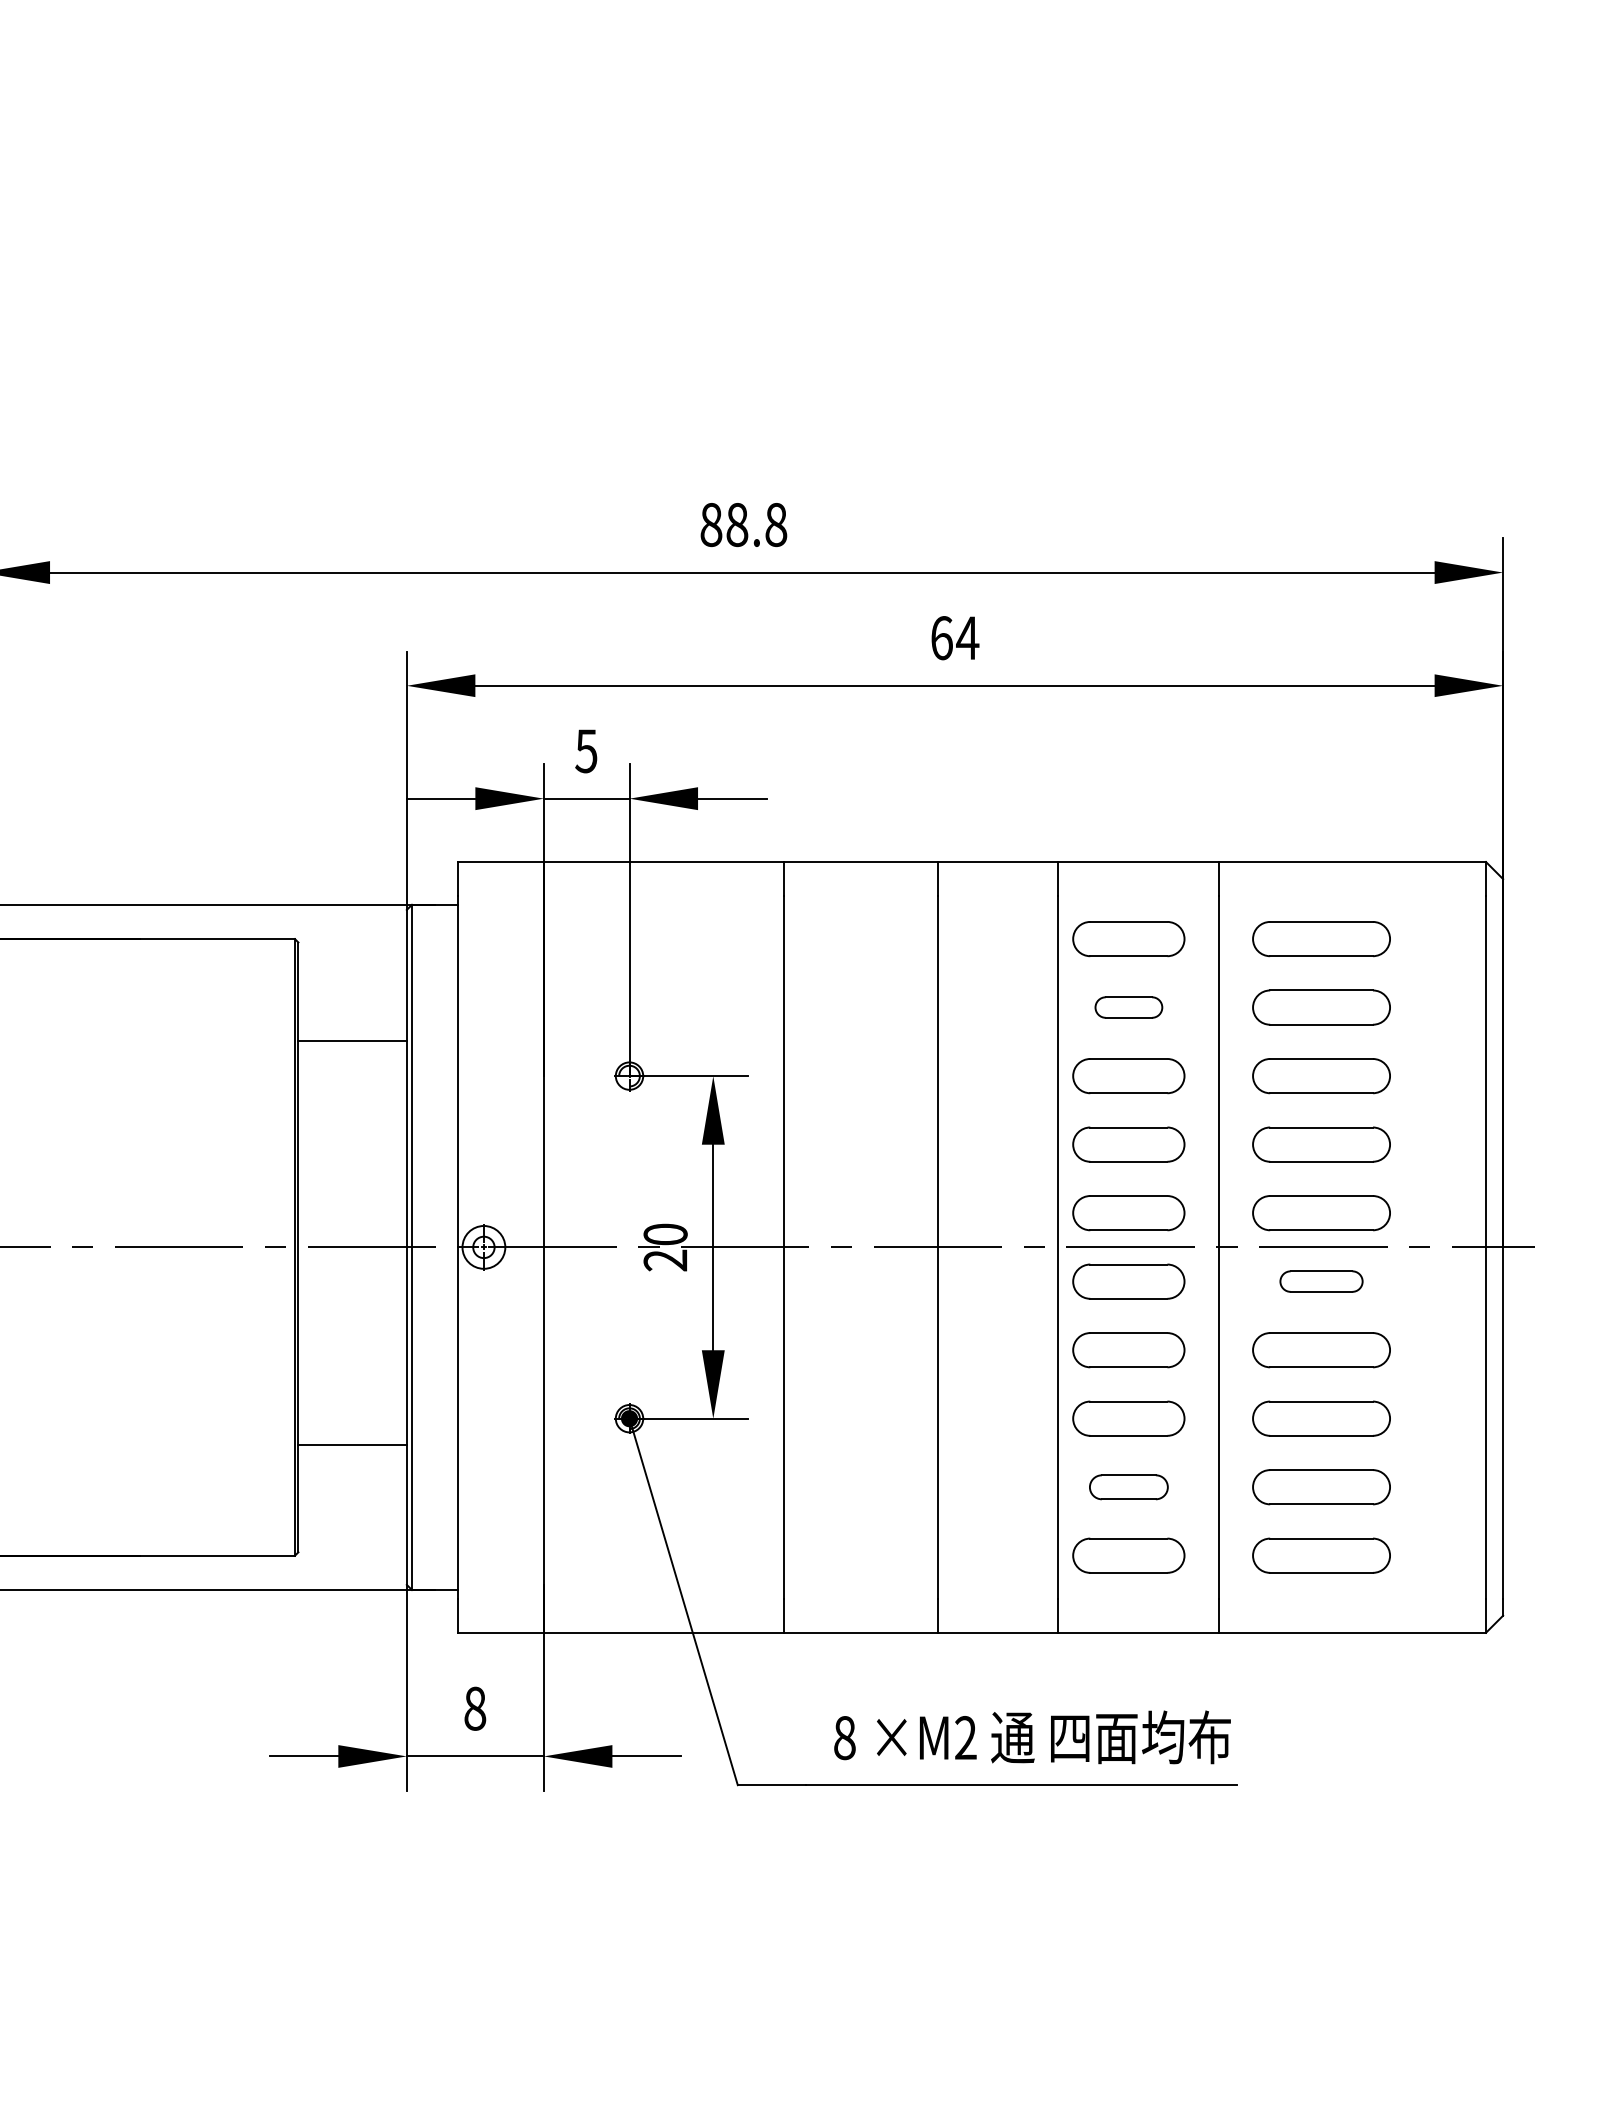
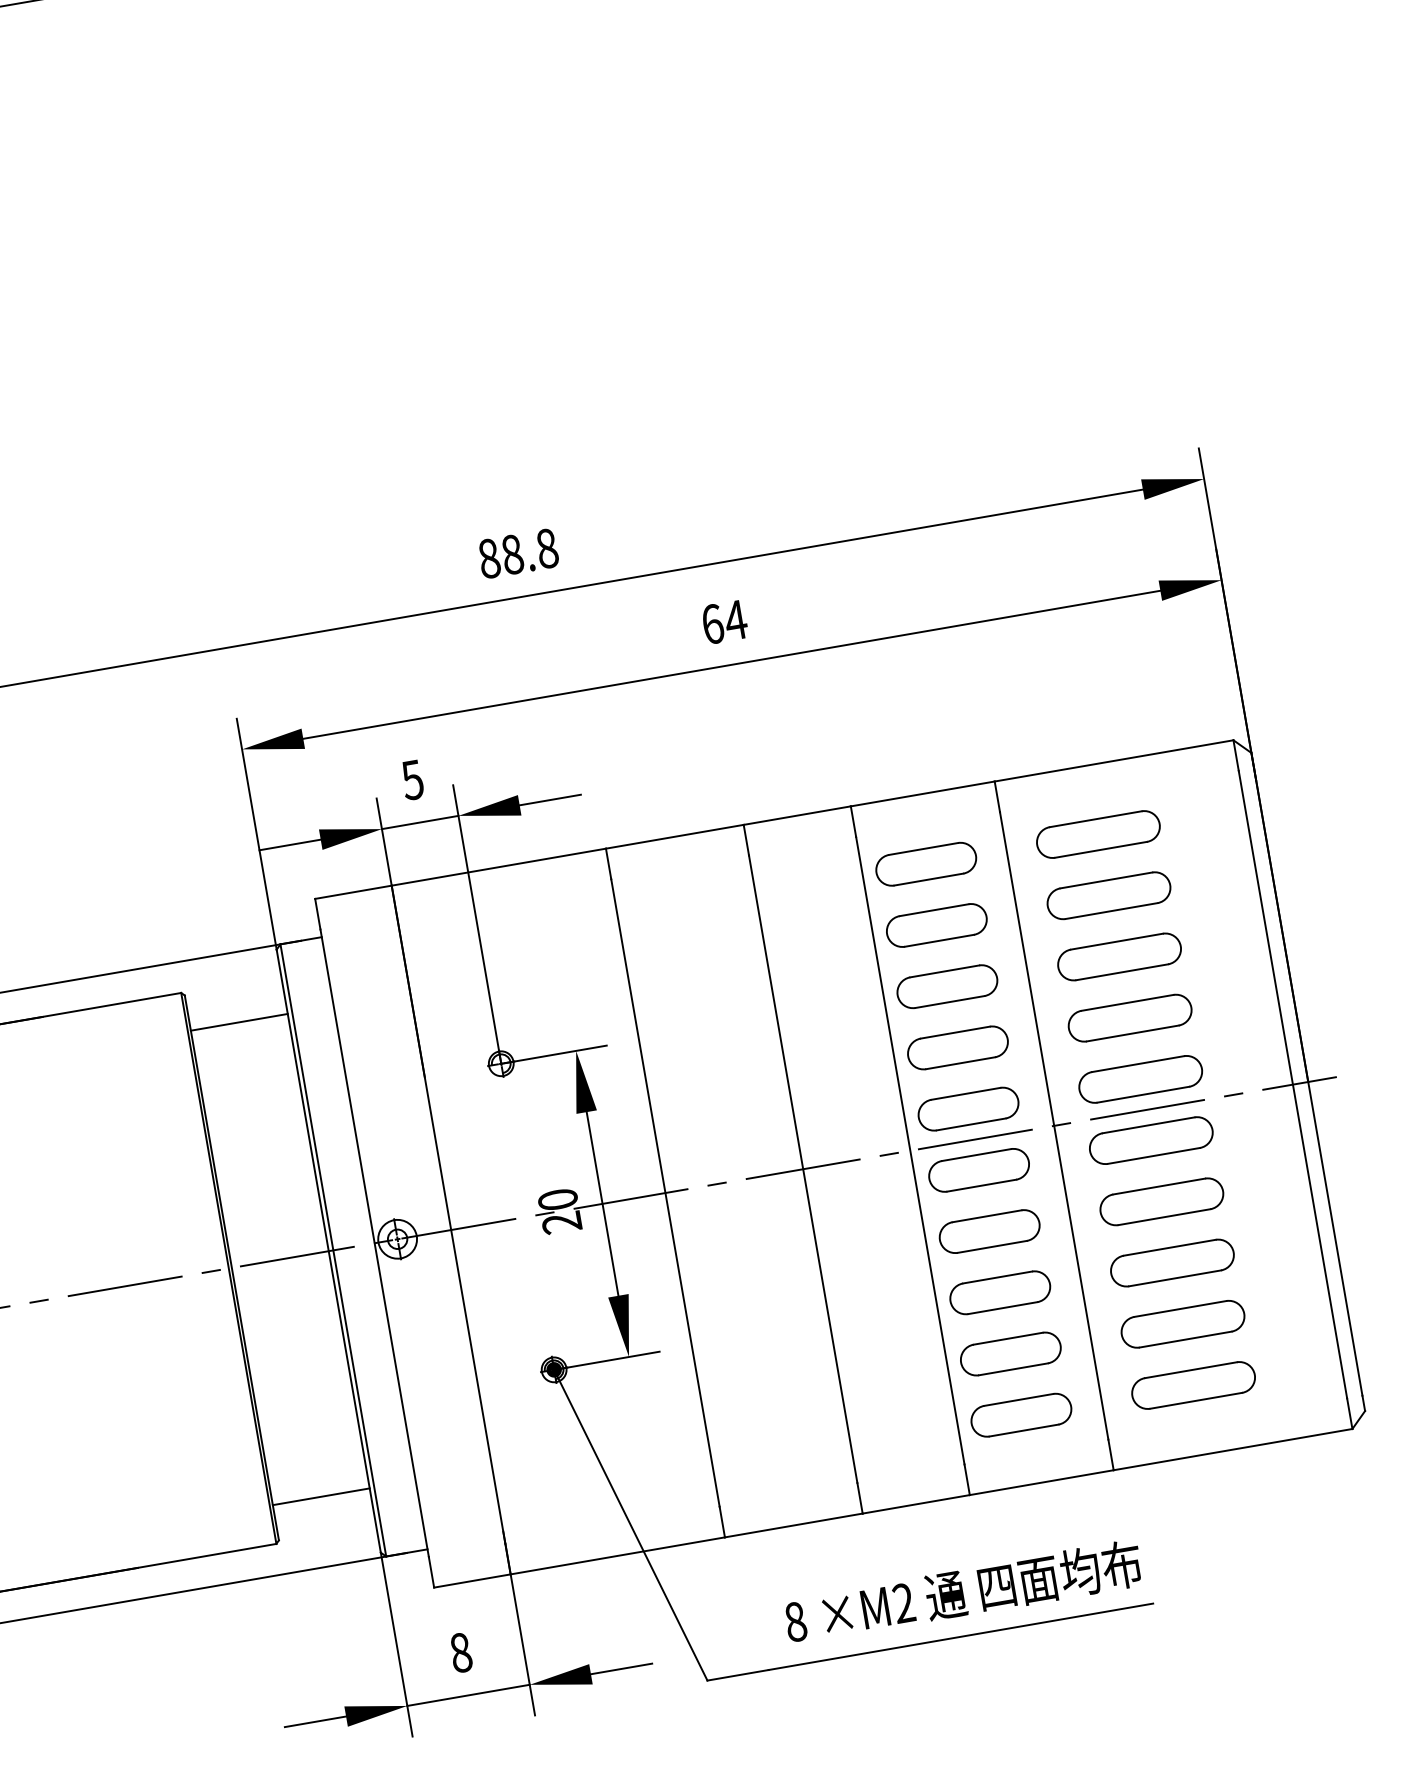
part: (1128, 1007) -> (936, 925), size x1.67
line: (352, 1040) -> (239, 1021), moved
part: (1321, 1281) -> (1151, 1140), size x1.67
line: (352, 1444) -> (321, 1496), moved
part: (1128, 1487) -> (1010, 1354), size x1.43

